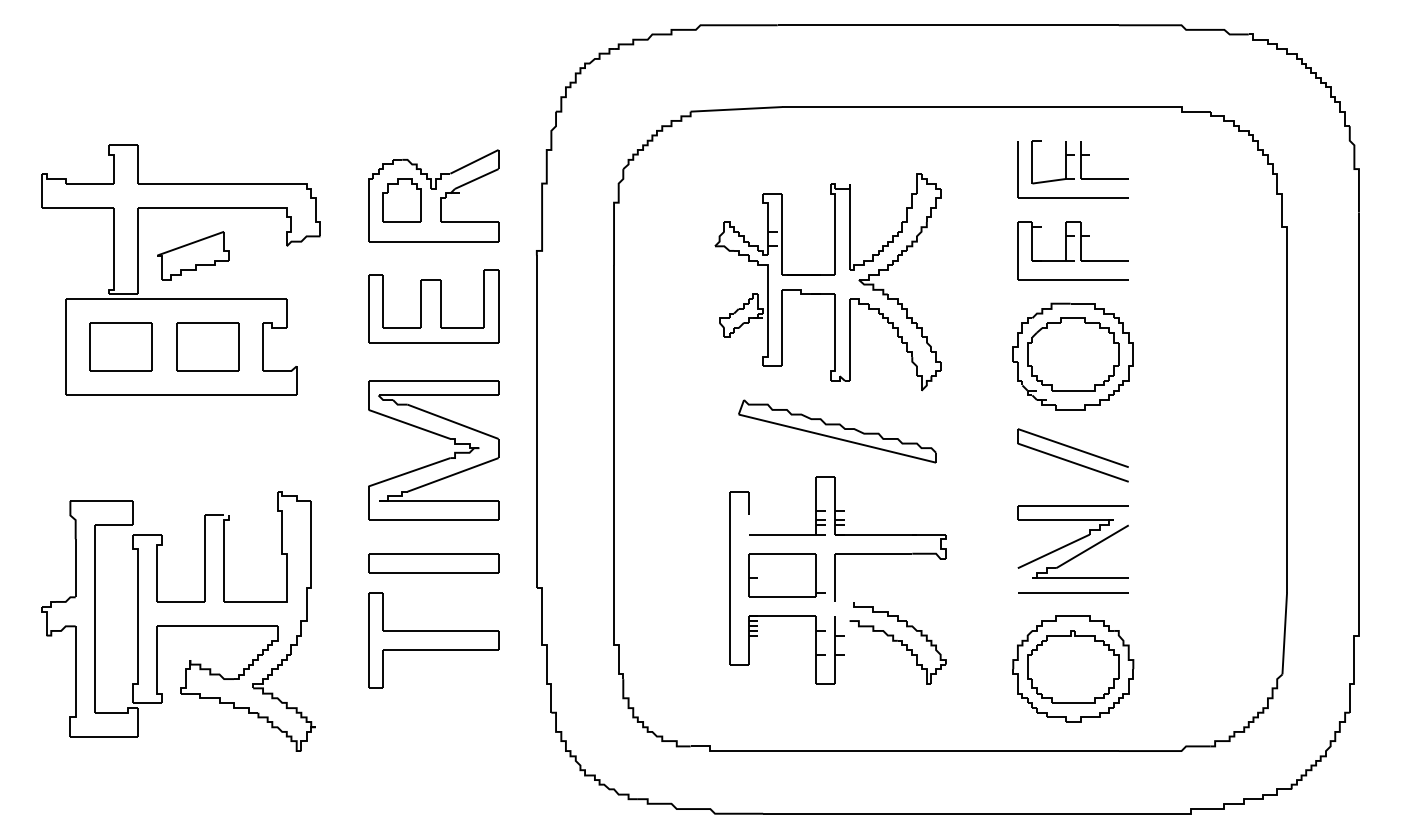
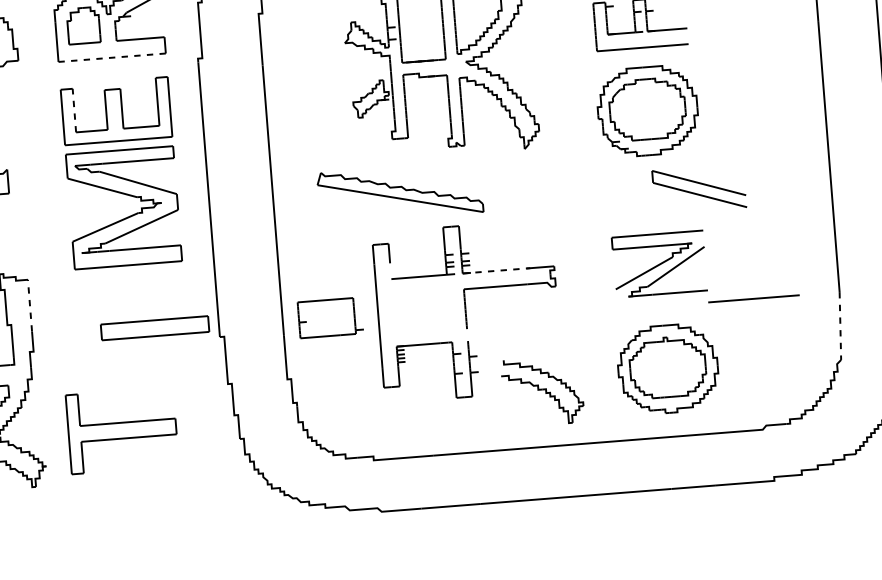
line: (433, 241) -> (112, 57), solid -> dashed
line: (383, 301) -> (74, 110), solid -> dashed
part: (837, 431) -> (400, 192), moved
part: (1072, 455) -> (698, 189), moved
part: (439, 460) -> (129, 215), moved
line: (311, 531) -> (30, 304), solid -> dashed
line: (876, 534) -> (496, 270), solid -> dashed
part: (433, 563) -> (154, 328), moved
part: (786, 575) -> (330, 317), moved
line: (1073, 592) -> (754, 298), moved
line: (1284, 633) -> (840, 325), solid -> dashed
part: (433, 640) -> (122, 430), moved
part: (897, 643) -> (542, 391), moved

